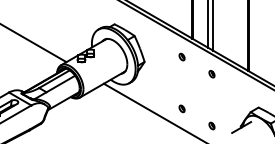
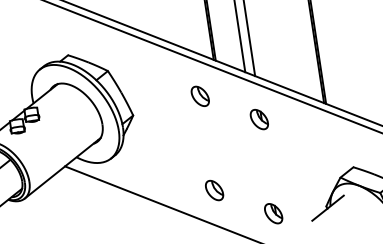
part: (181, 56) -> (198, 95), size x1.67
part: (211, 73) -> (258, 118), size x1.67
part: (181, 108) -> (213, 190), size x1.67
part: (211, 125) -> (272, 212), size x1.67

